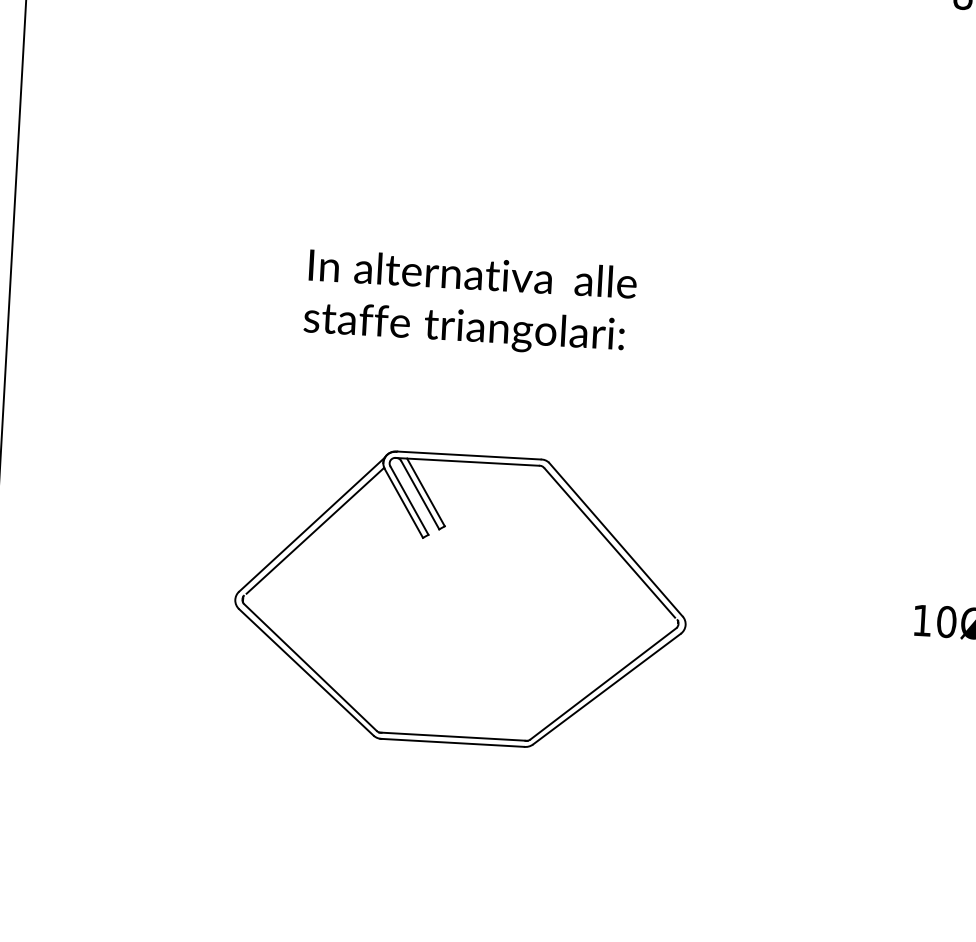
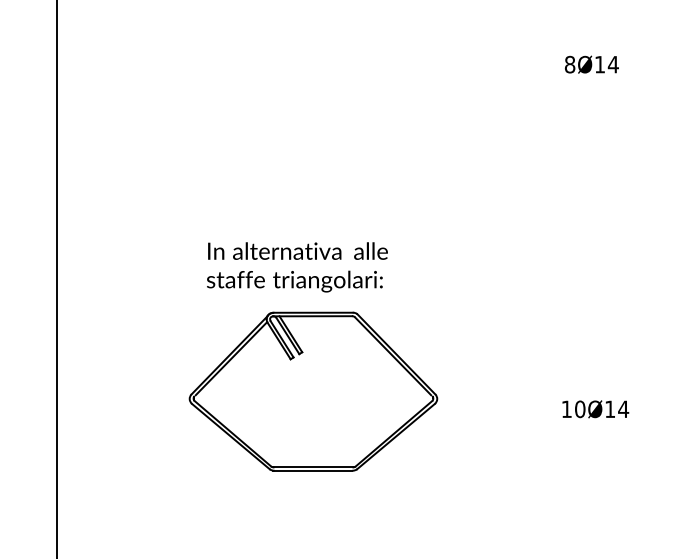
text: (470, 303) -> (297, 267), moved
part: (461, 598) -> (313, 391), moved

